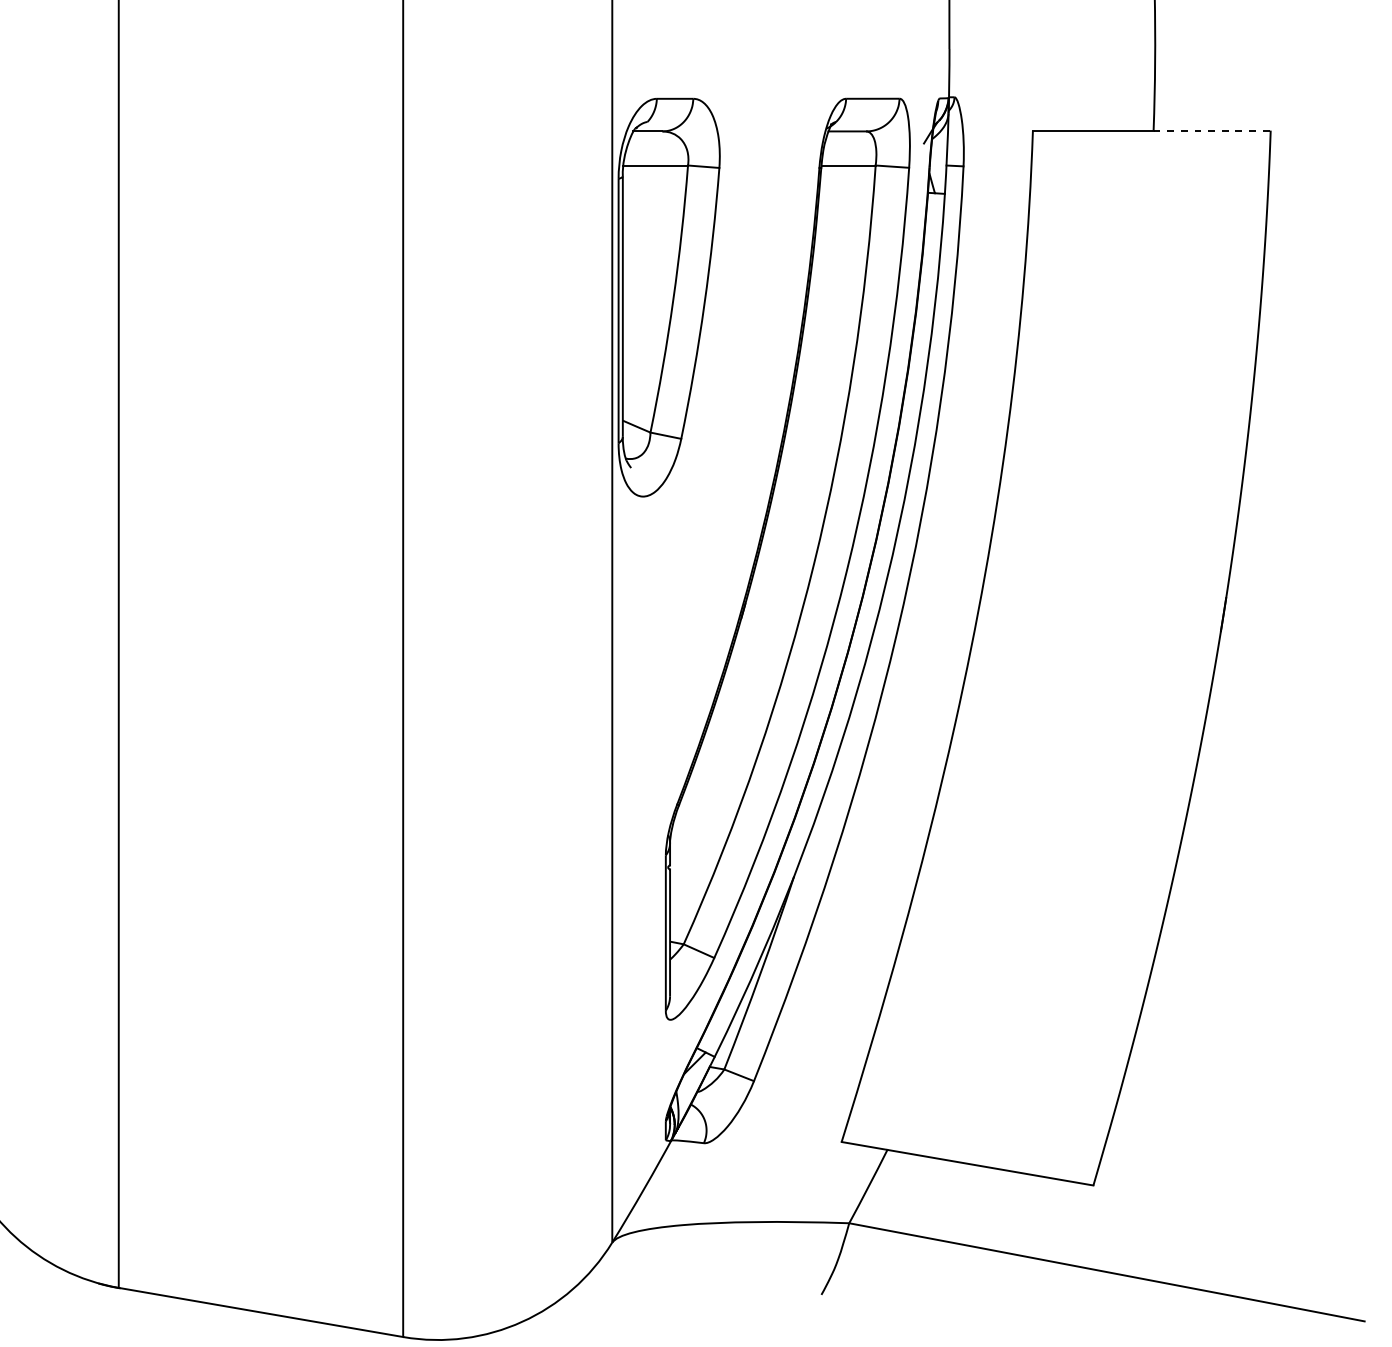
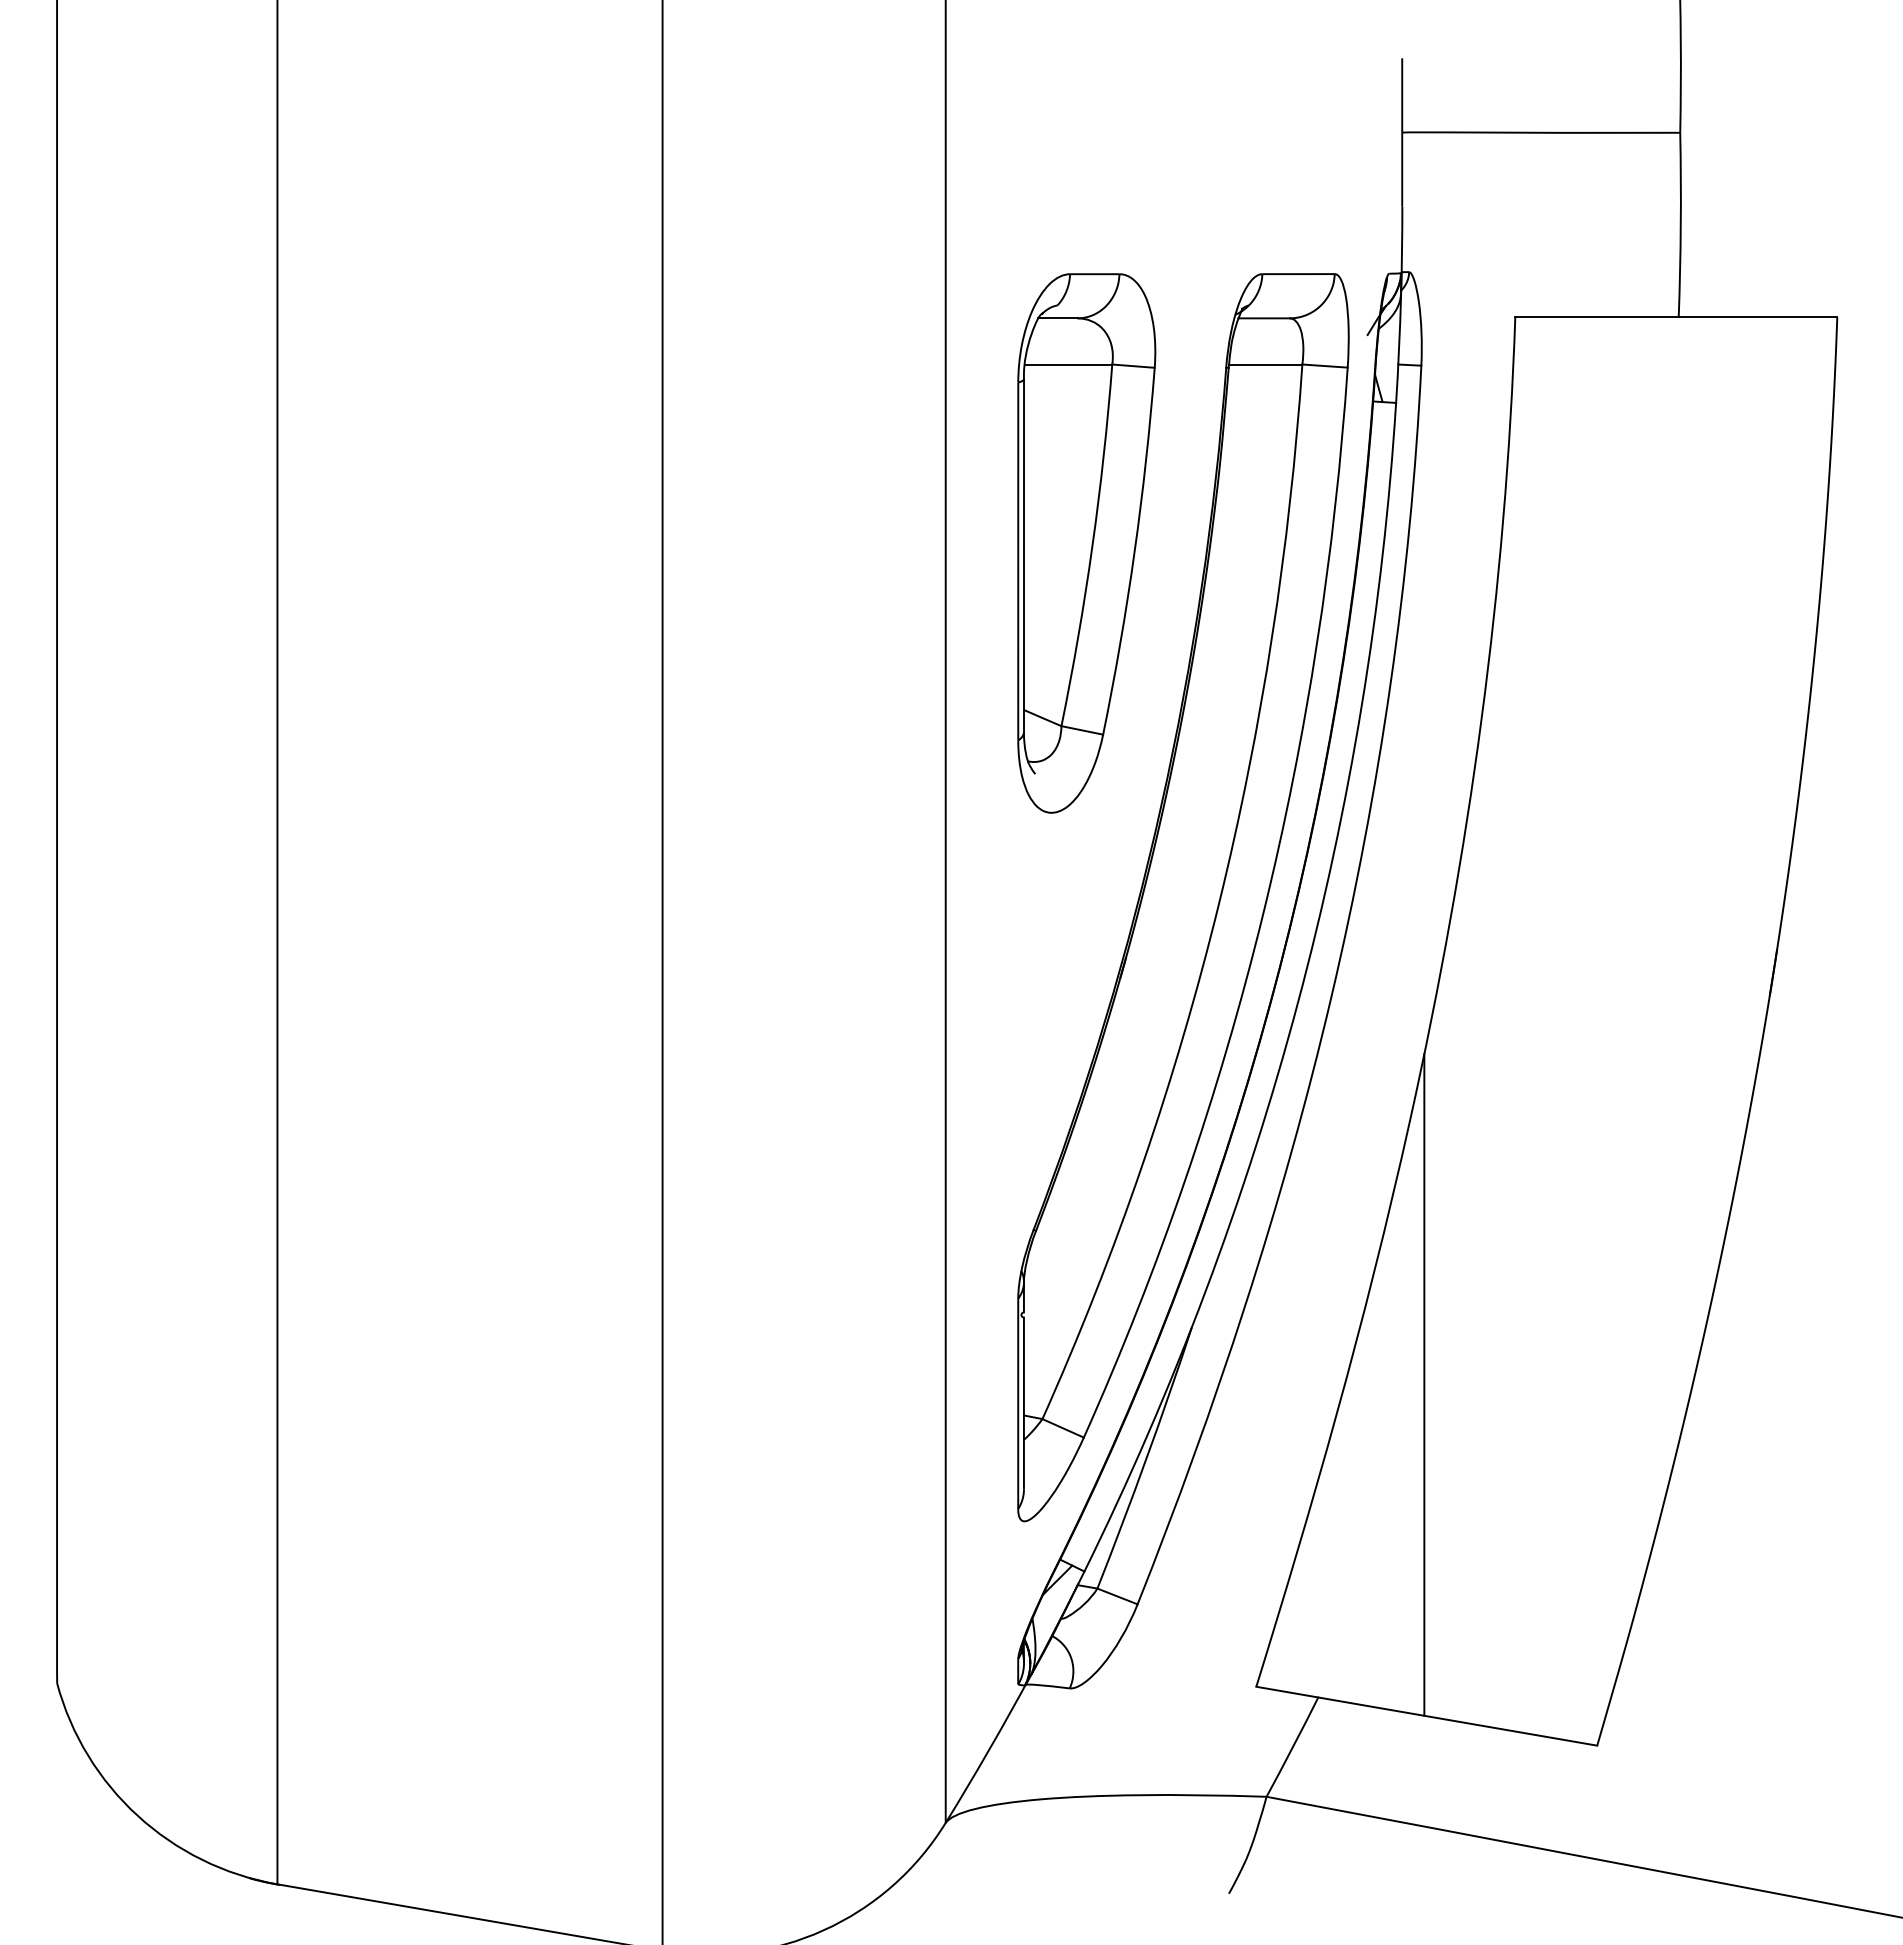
line: (1212, 130) -> (1758, 317), dashed -> solid
part: (668, 297) -> (1086, 543), moved
line: (965, 918) -> (1424, 1384), added

